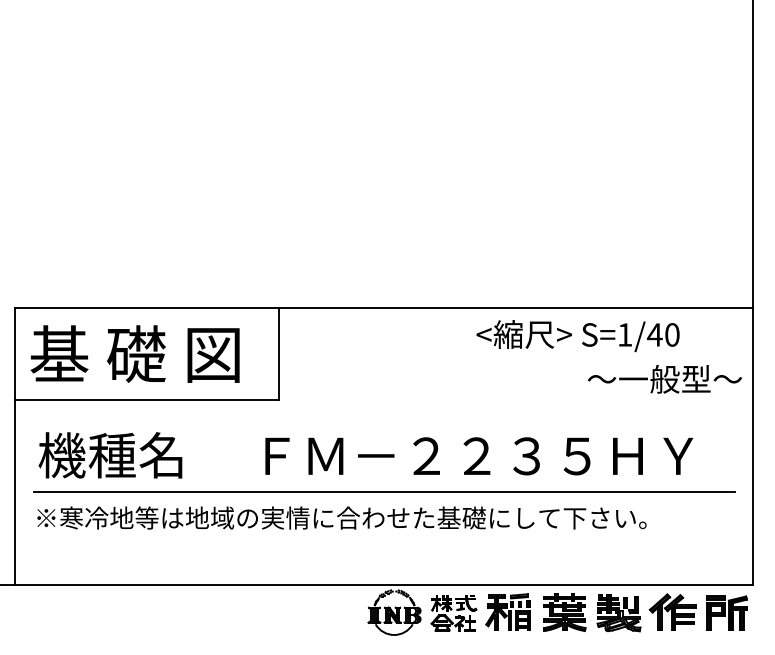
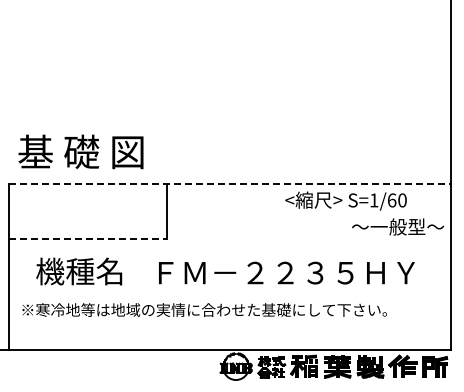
line: (384, 308) -> (230, 184), solid -> dashed
text: (654, 335) -> (391, 200), S=1/40 -> S=1/60
text: (134, 353) -> (80, 151), moved
line: (147, 400) -> (88, 239), solid -> dashed
text: (110, 455) -> (79, 271), moved
line: (383, 492) -> (229, 294), removed

